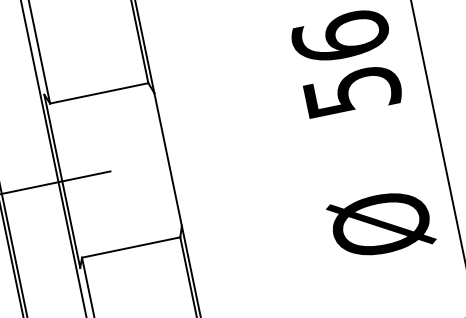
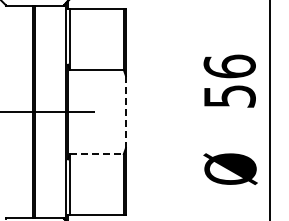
line: (167, 160) -> (125, 112), solid -> dashed
line: (130, 248) -> (96, 154), solid -> dashed

